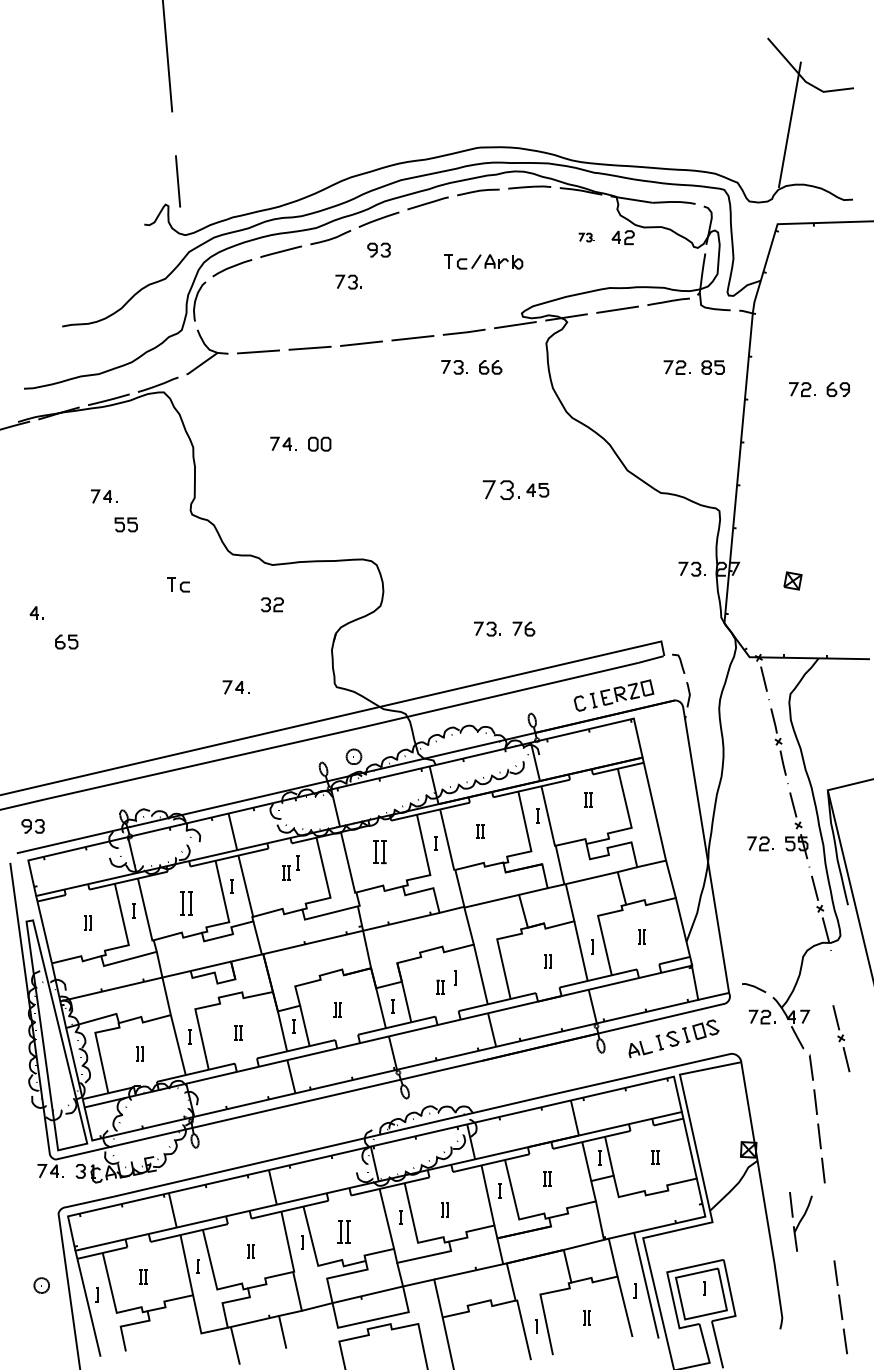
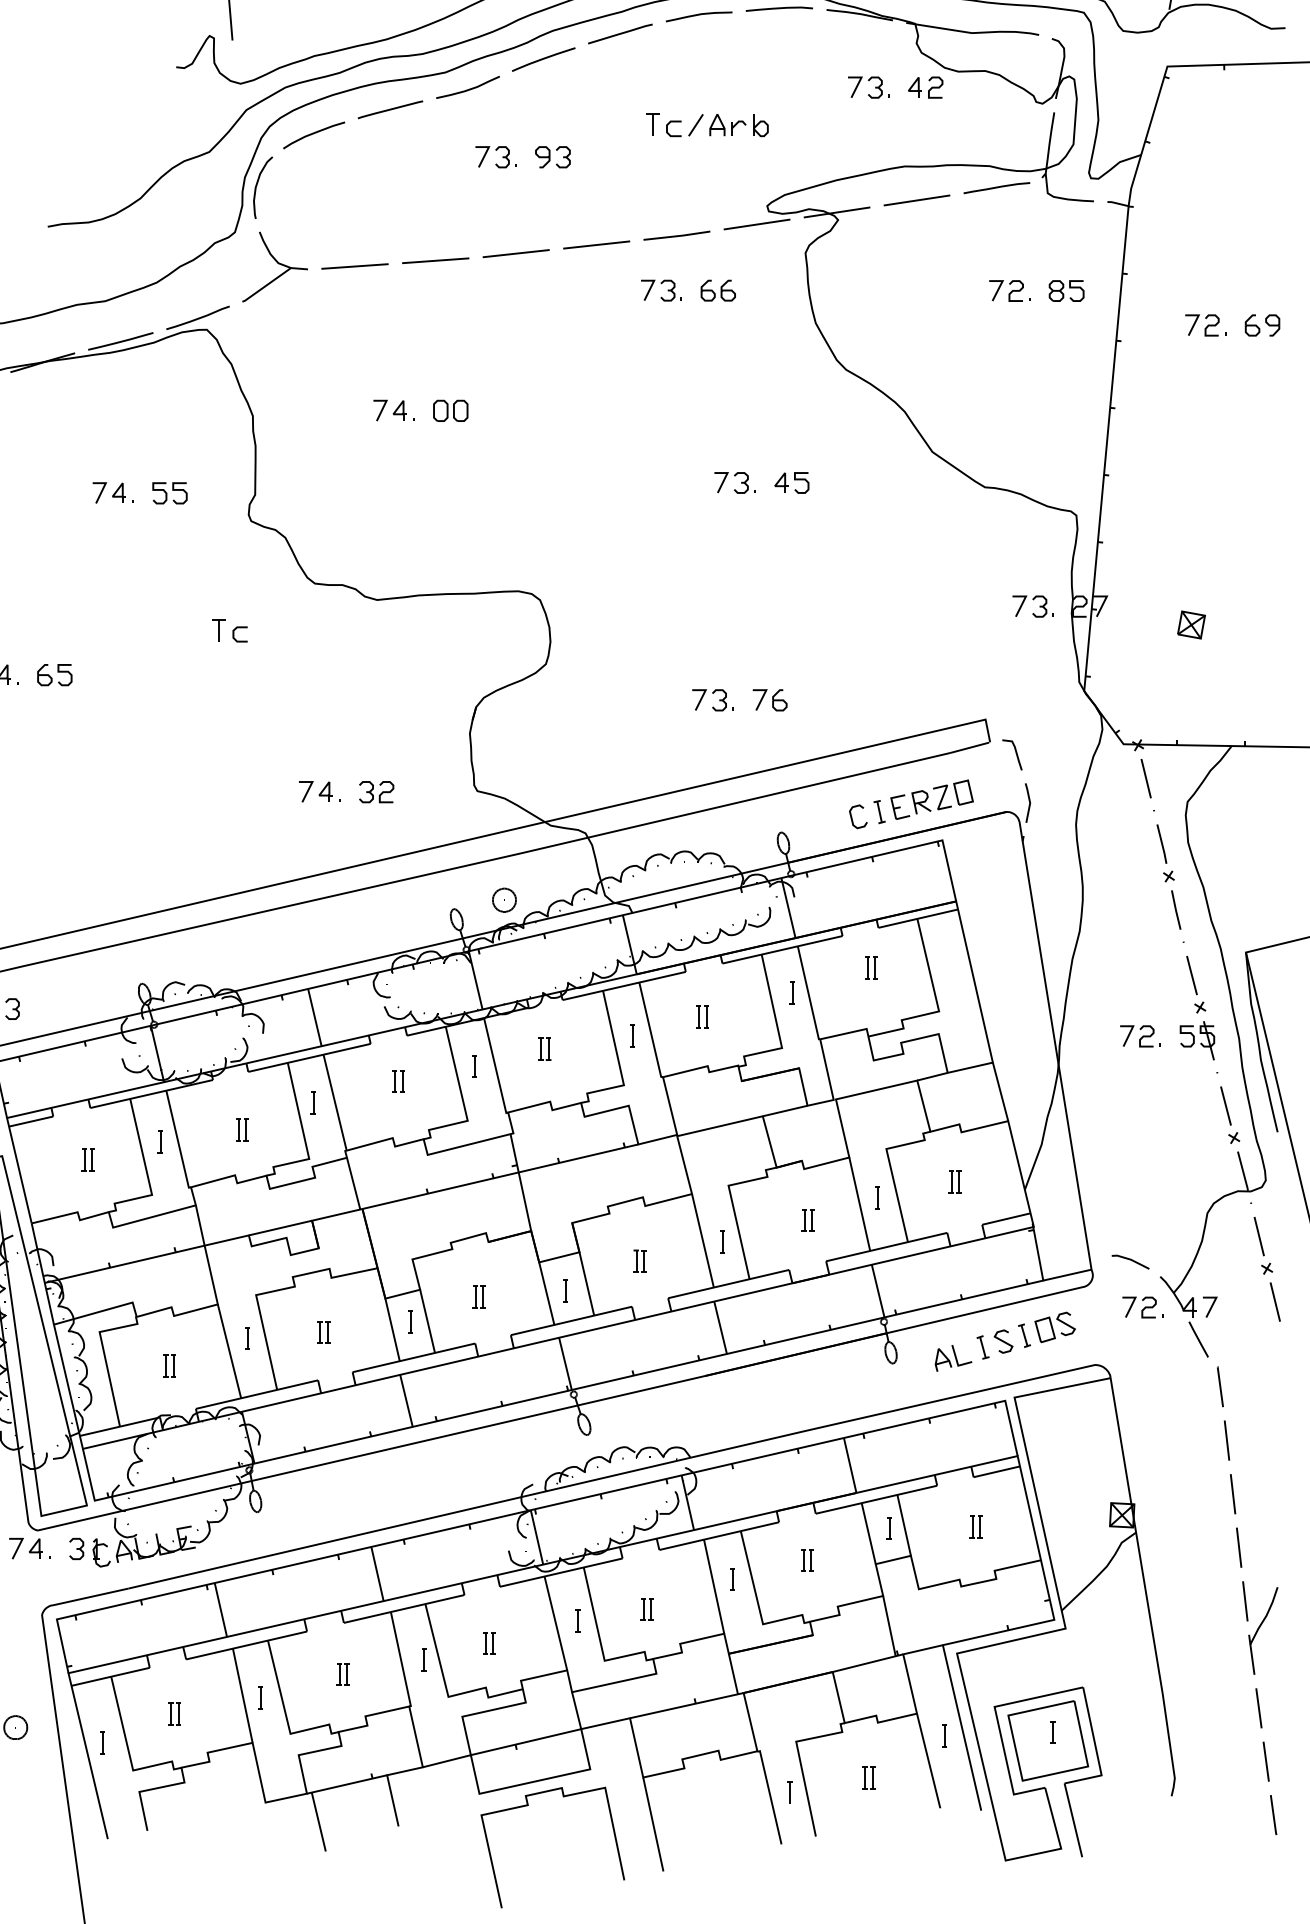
part: (586, 237) -> (868, 87), size x1.67
part: (378, 249) -> (552, 156), moved
part: (501, 490) -> (735, 483), size x0.71
part: (125, 524) -> (168, 492), moved
part: (272, 604) -> (376, 791), moved
part: (66, 641) -> (54, 674), moved
part: (379, 851) -> (544, 1048), size x0.62
line: (297, 862) -> (473, 1065), moved
part: (186, 903) -> (242, 1129), size x0.62
line: (455, 977) -> (722, 1240), moved
part: (841, 1038) -> (1267, 1269), moved
part: (800, 1221) -> (1259, 1627), moved
part: (344, 1231) -> (489, 1643), size x0.62

